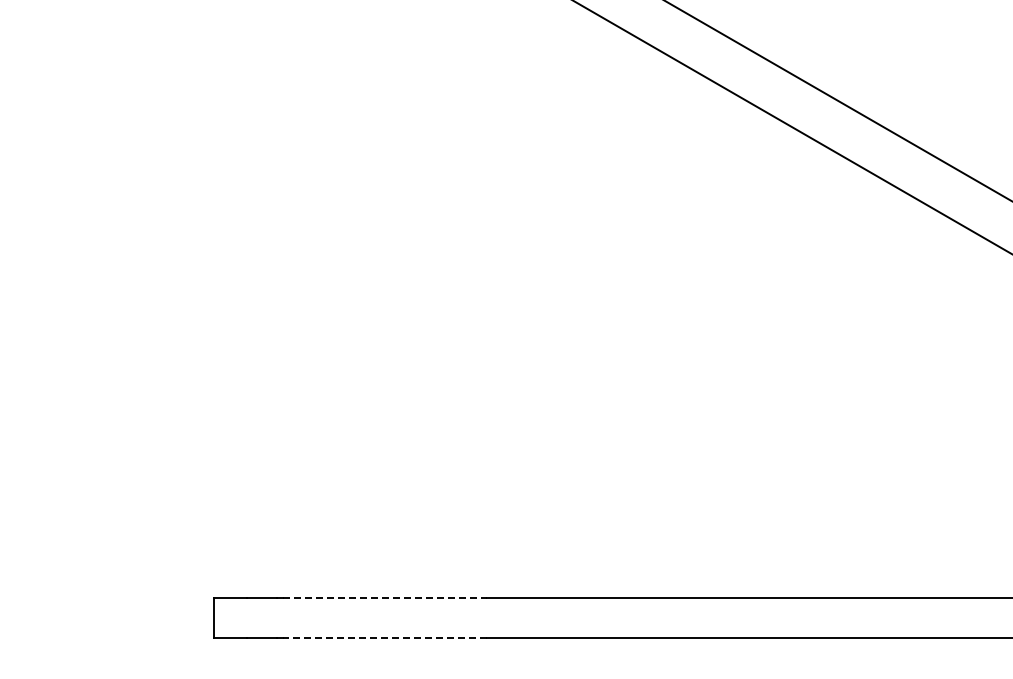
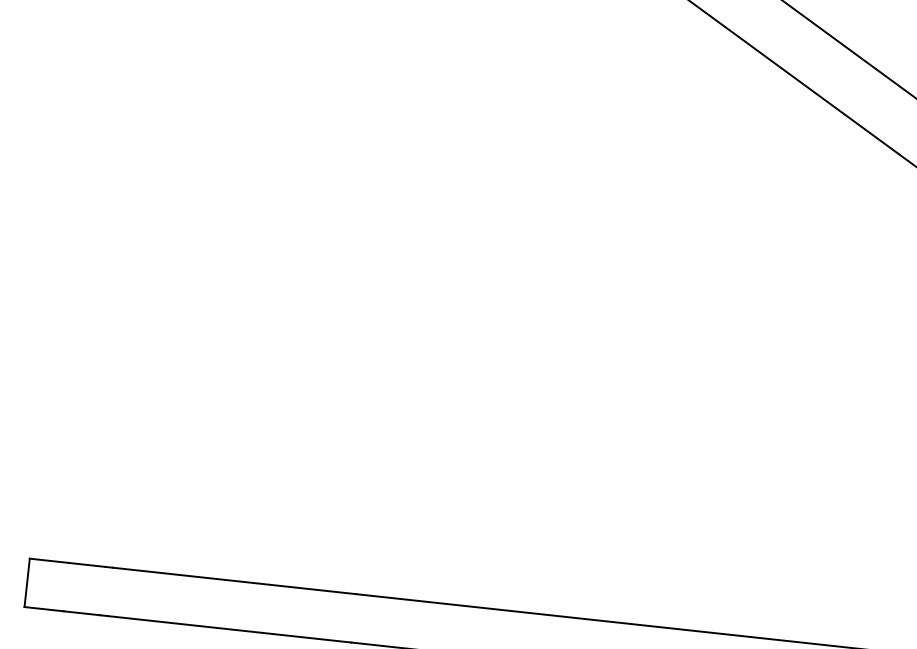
line: (384, 597) -> (234, 580), dashed -> solid
line: (384, 638) -> (229, 629), dashed -> solid

